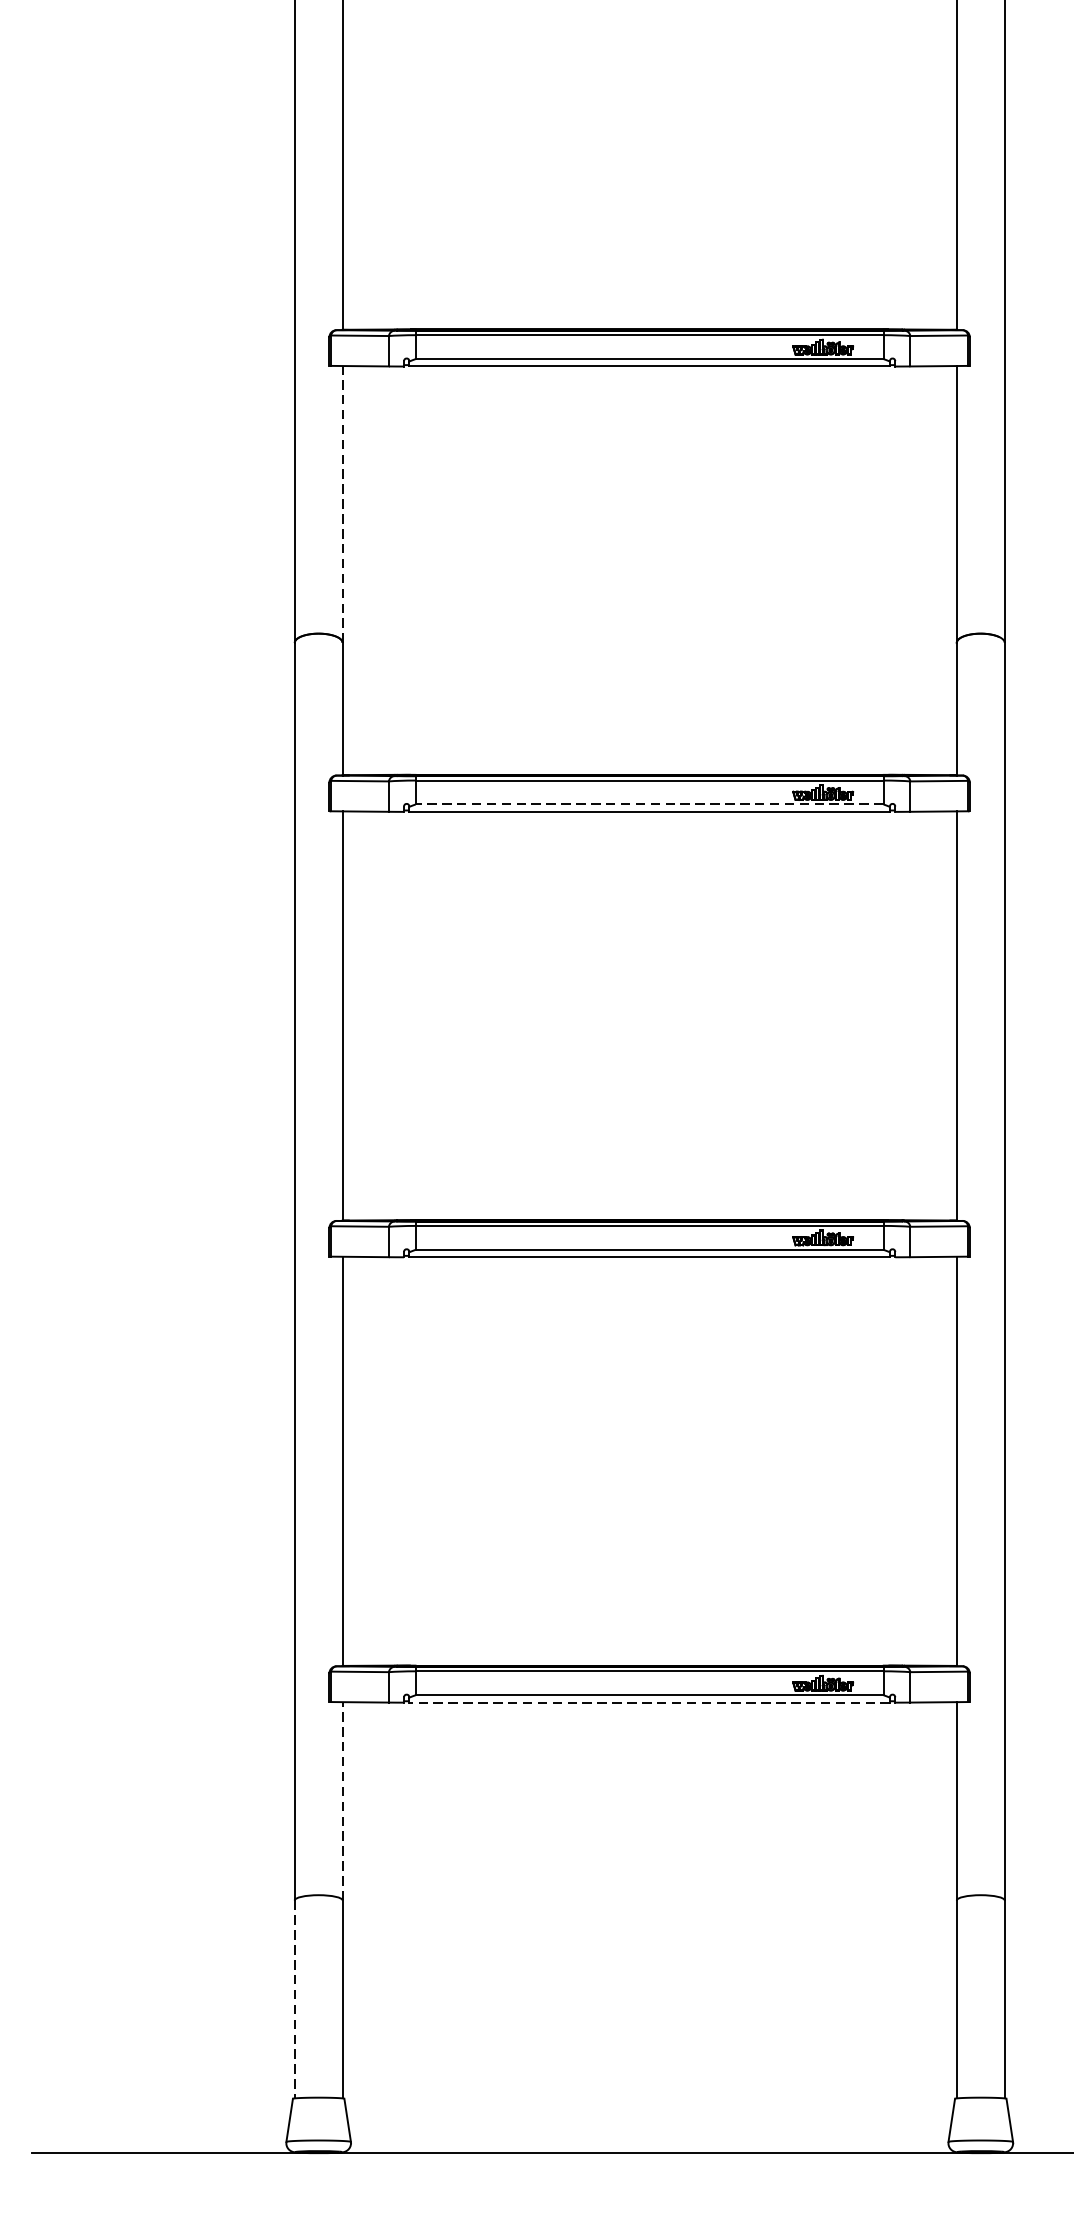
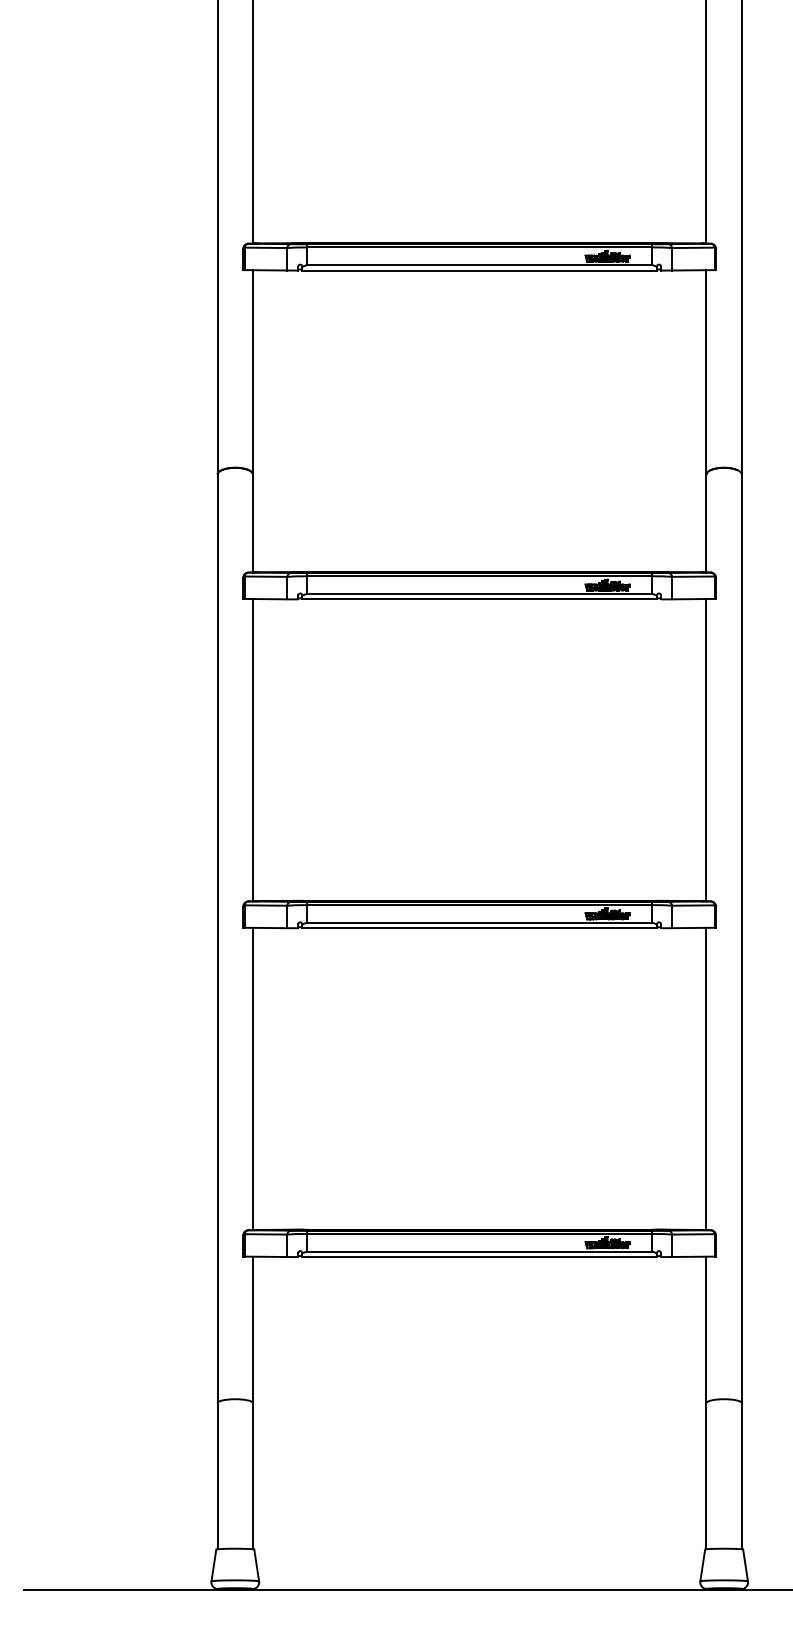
line: (341, 503) -> (252, 371), dashed -> solid
line: (649, 803) -> (479, 593), dashed -> solid
line: (649, 1703) -> (479, 1257), dashed -> solid
line: (341, 1800) -> (252, 1329), dashed -> solid
line: (294, 1999) -> (217, 1476), dashed -> solid

